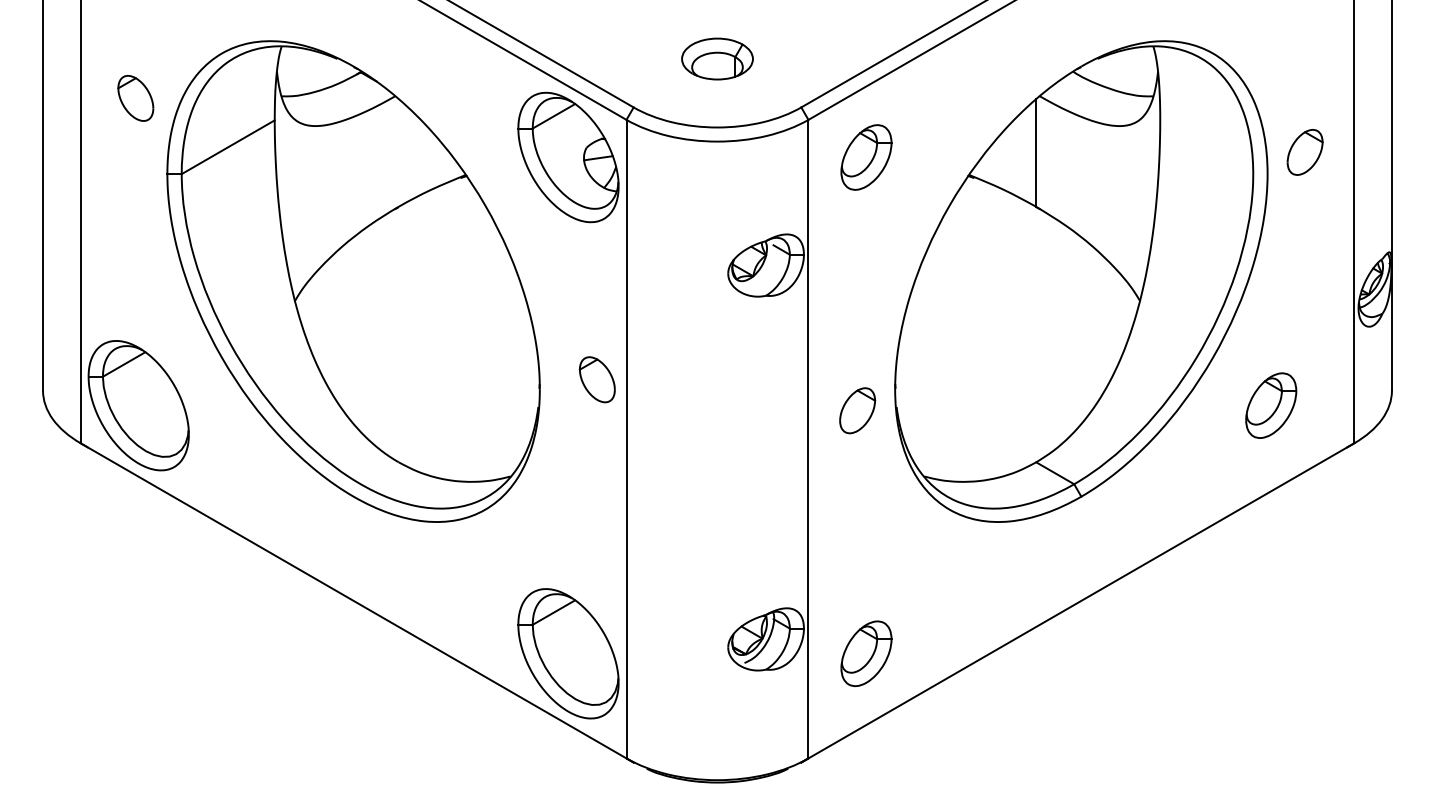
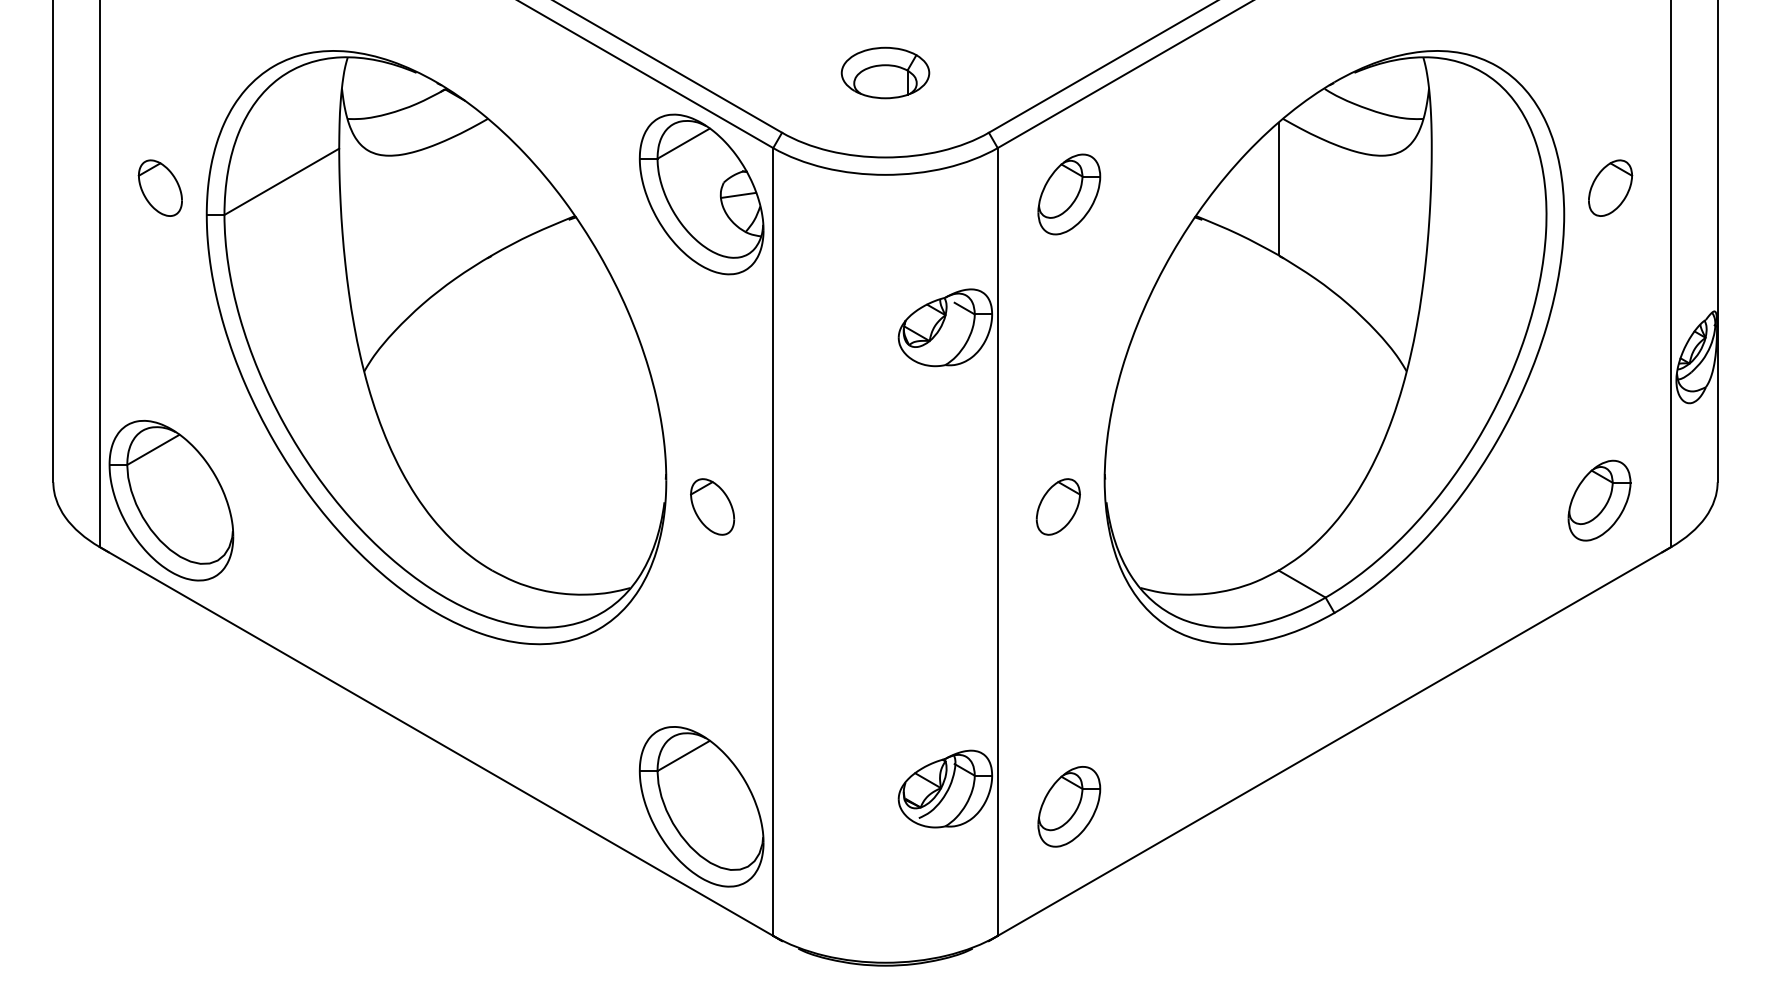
part: (135, 98) -> (160, 188), moved
part: (596, 379) -> (711, 506), moved
part: (1271, 405) -> (1599, 500), moved

